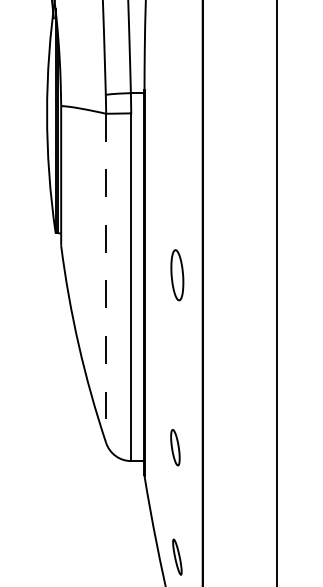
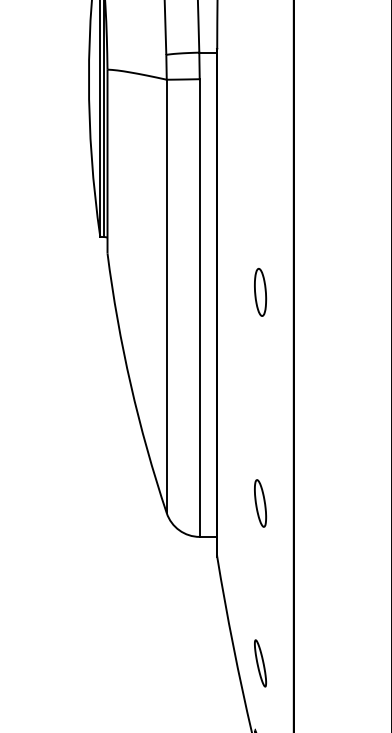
part: (177, 275) -> (260, 292), size x0.71
line: (106, 278) -> (167, 296), dashed -> solid
part: (175, 447) -> (260, 503), moved

